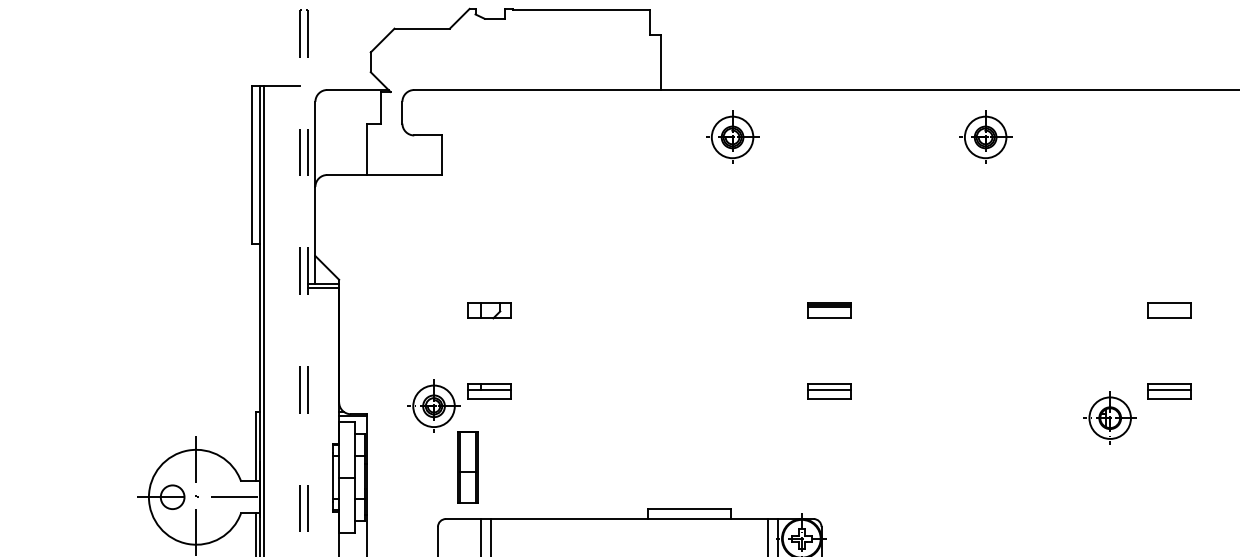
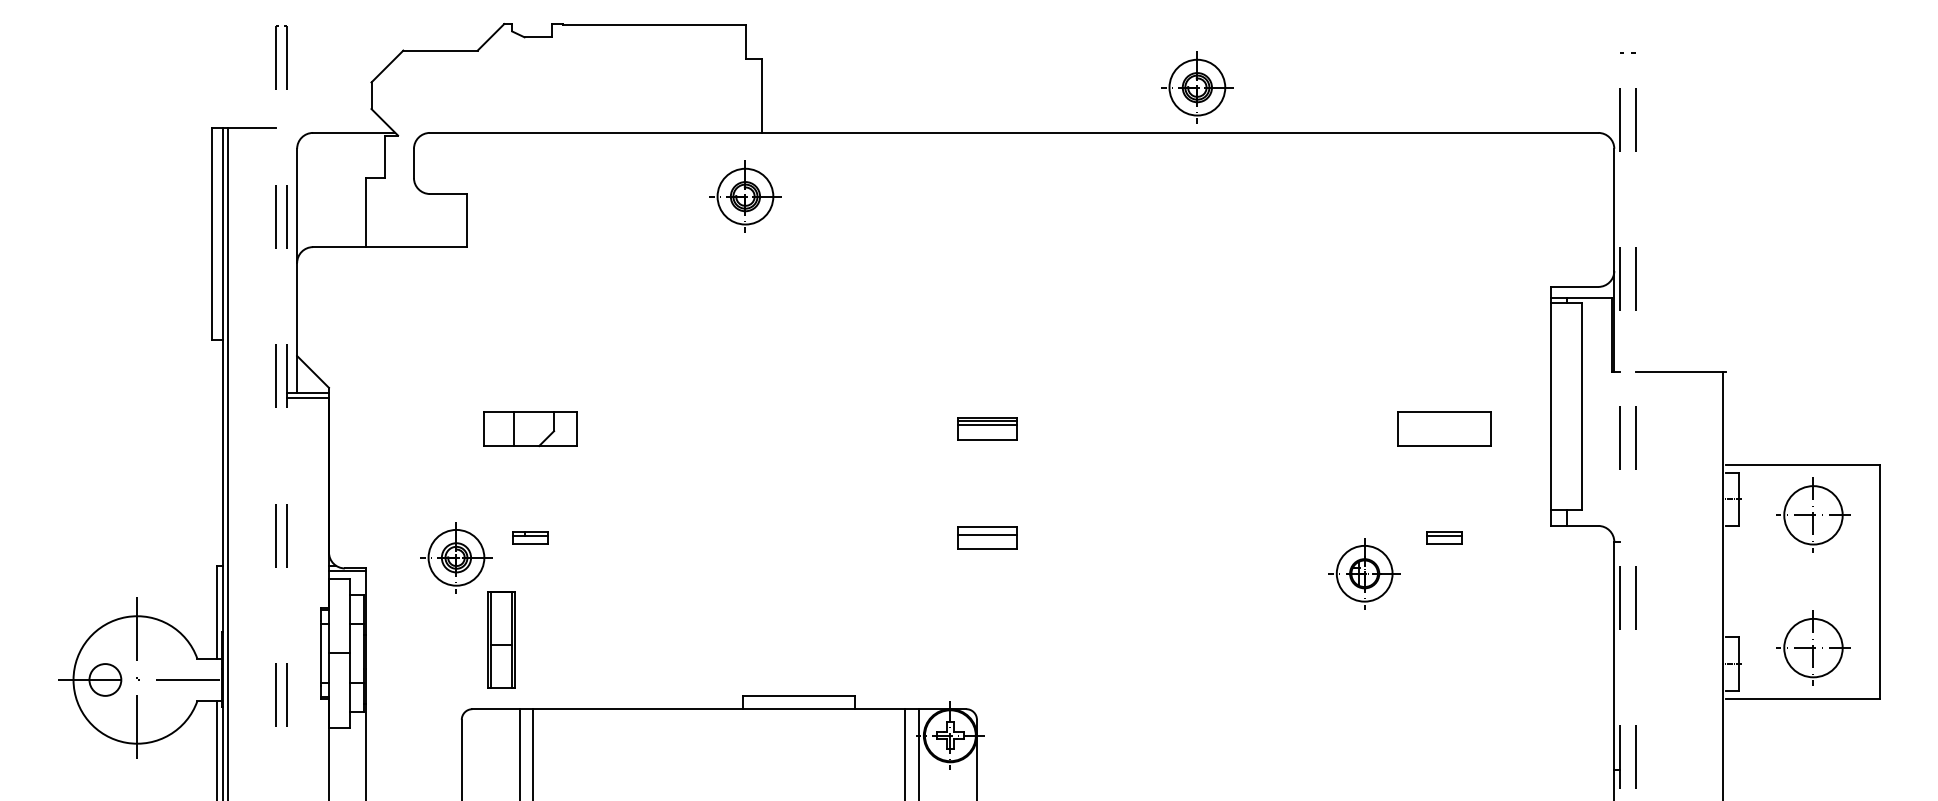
part: (732, 137) -> (745, 196), moved
part: (985, 137) -> (1197, 87), moved
part: (489, 310) -> (530, 428), size x1.6
part: (1169, 310) -> (1444, 428), size x1.6
part: (489, 391) -> (530, 537), size x0.6
part: (1169, 391) -> (1444, 537), size x0.6

